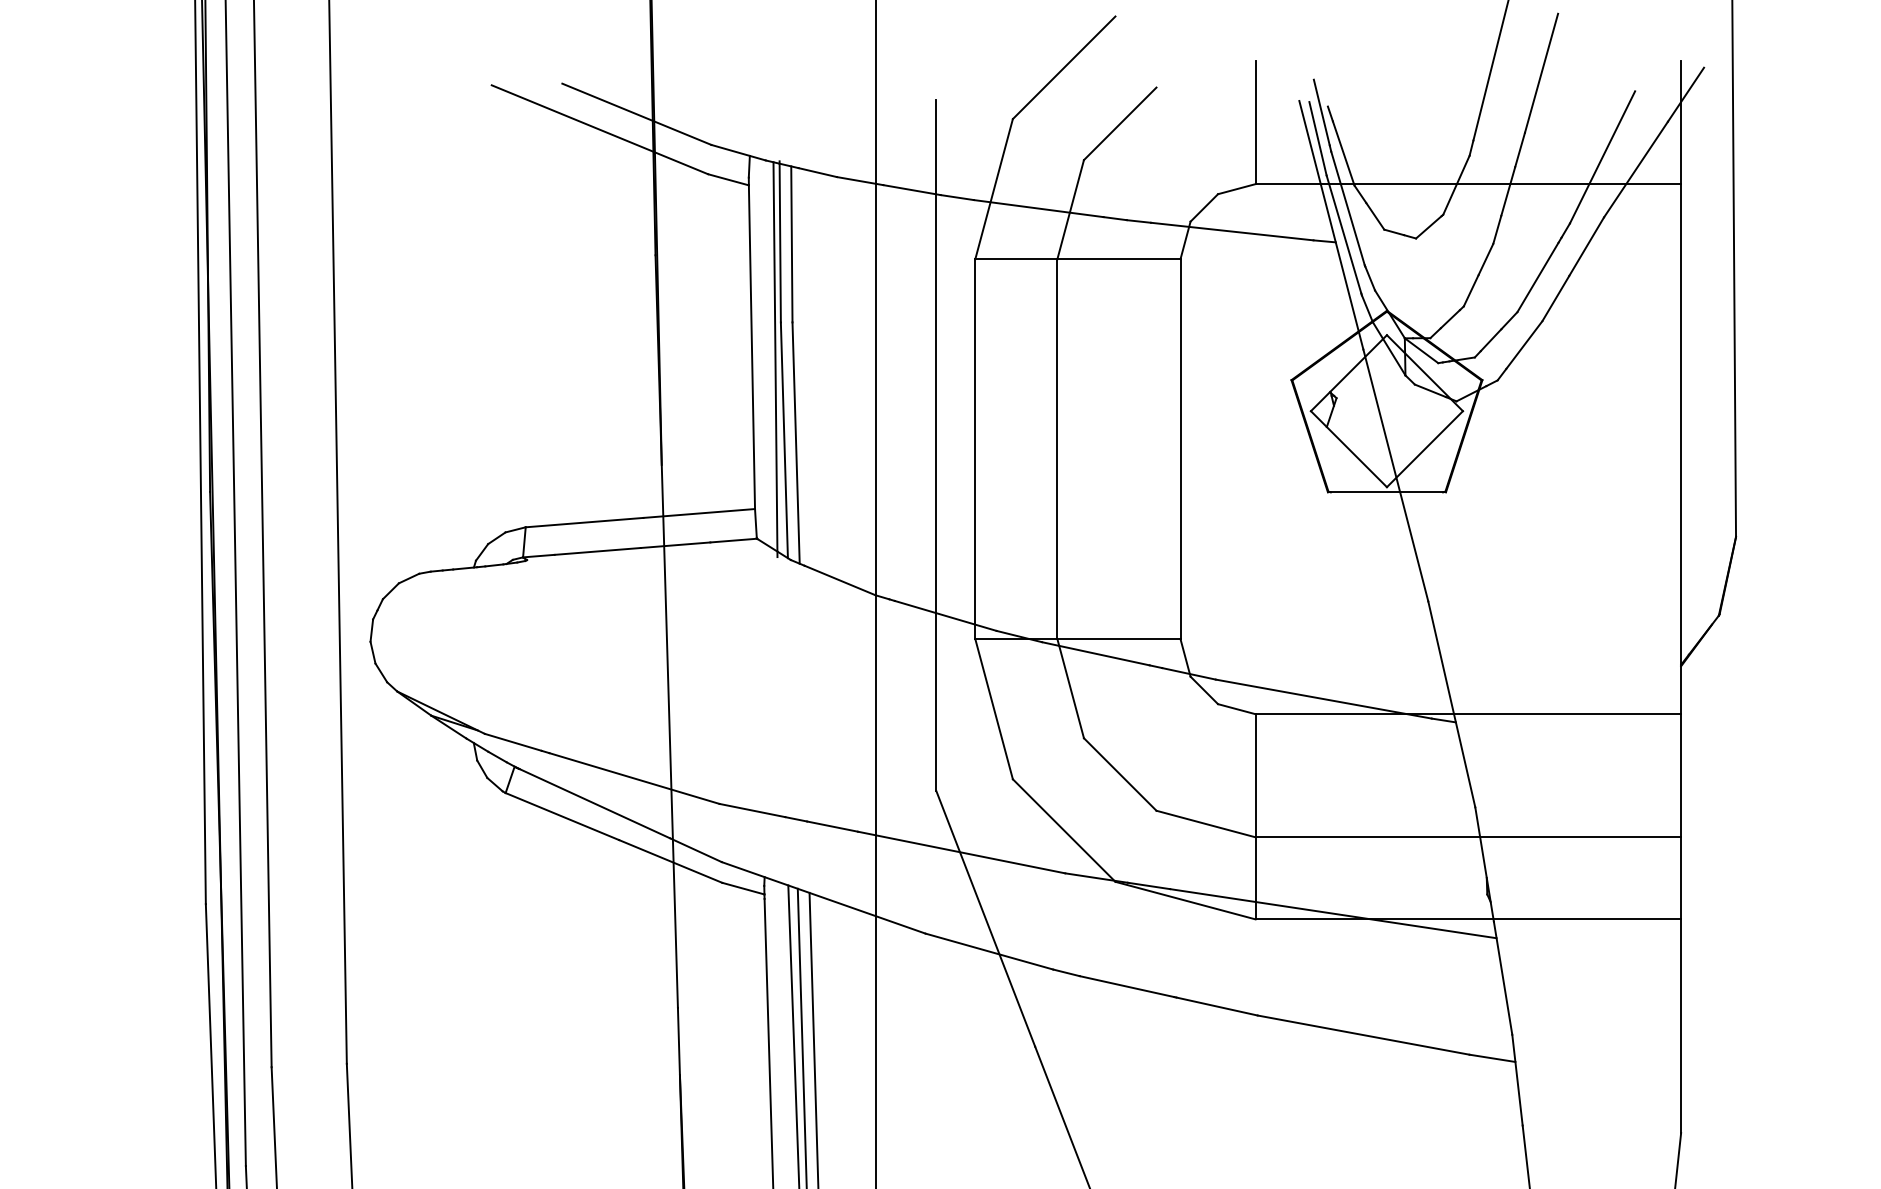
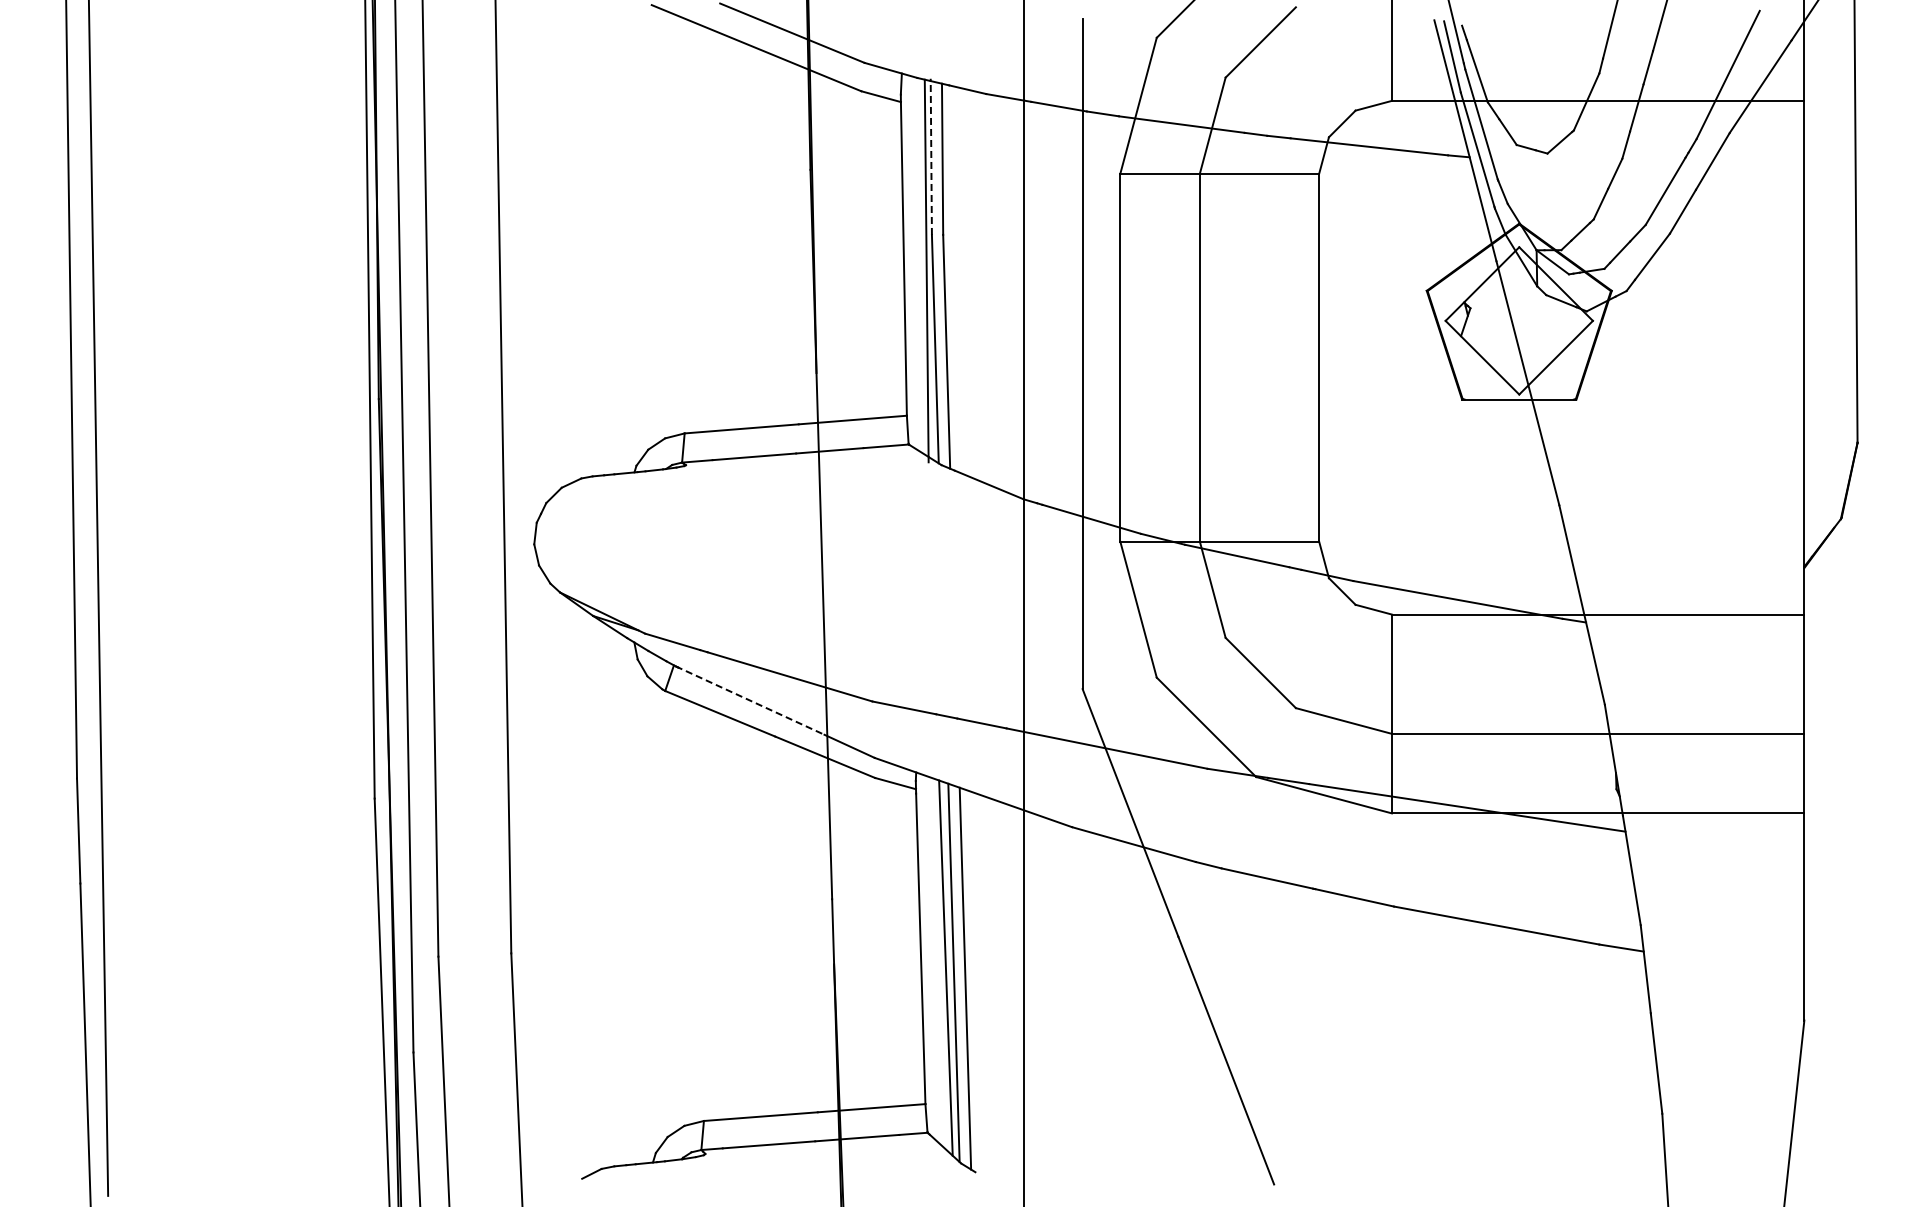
line: (780, 241) -> (931, 156), solid -> dashed
line: (593, 802) -> (750, 700), solid -> dashed

